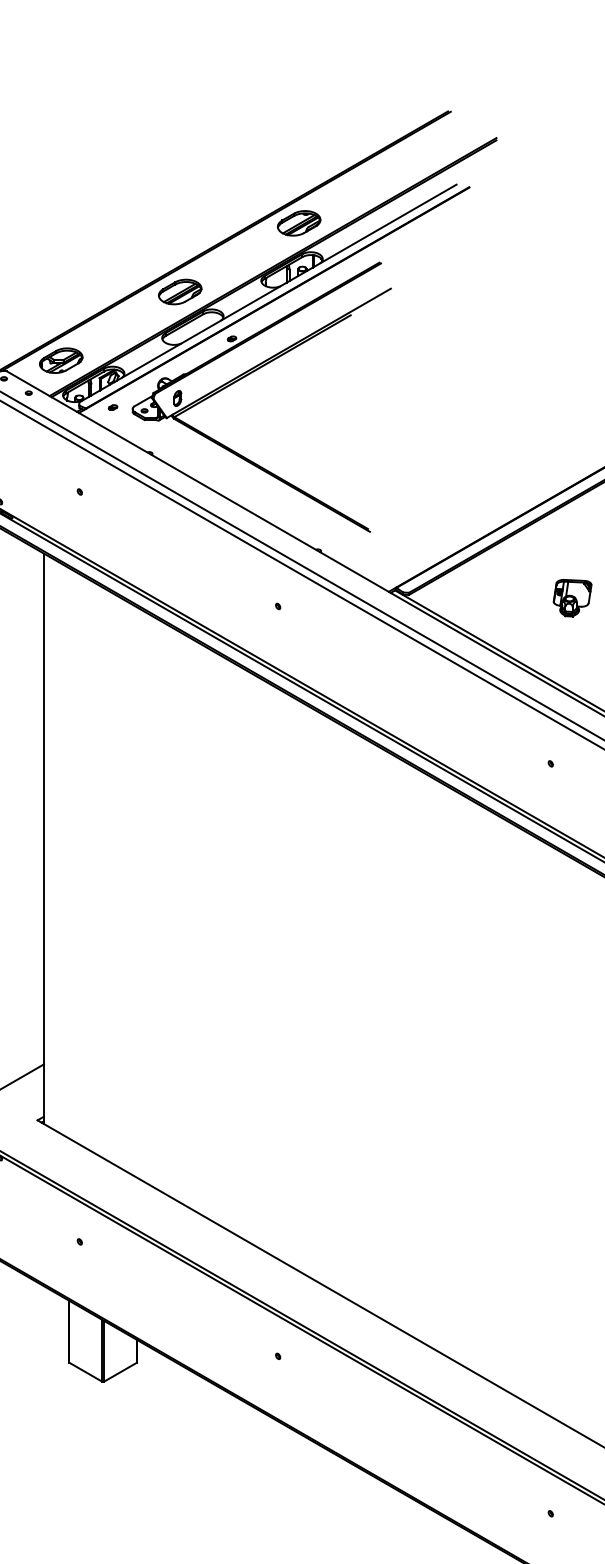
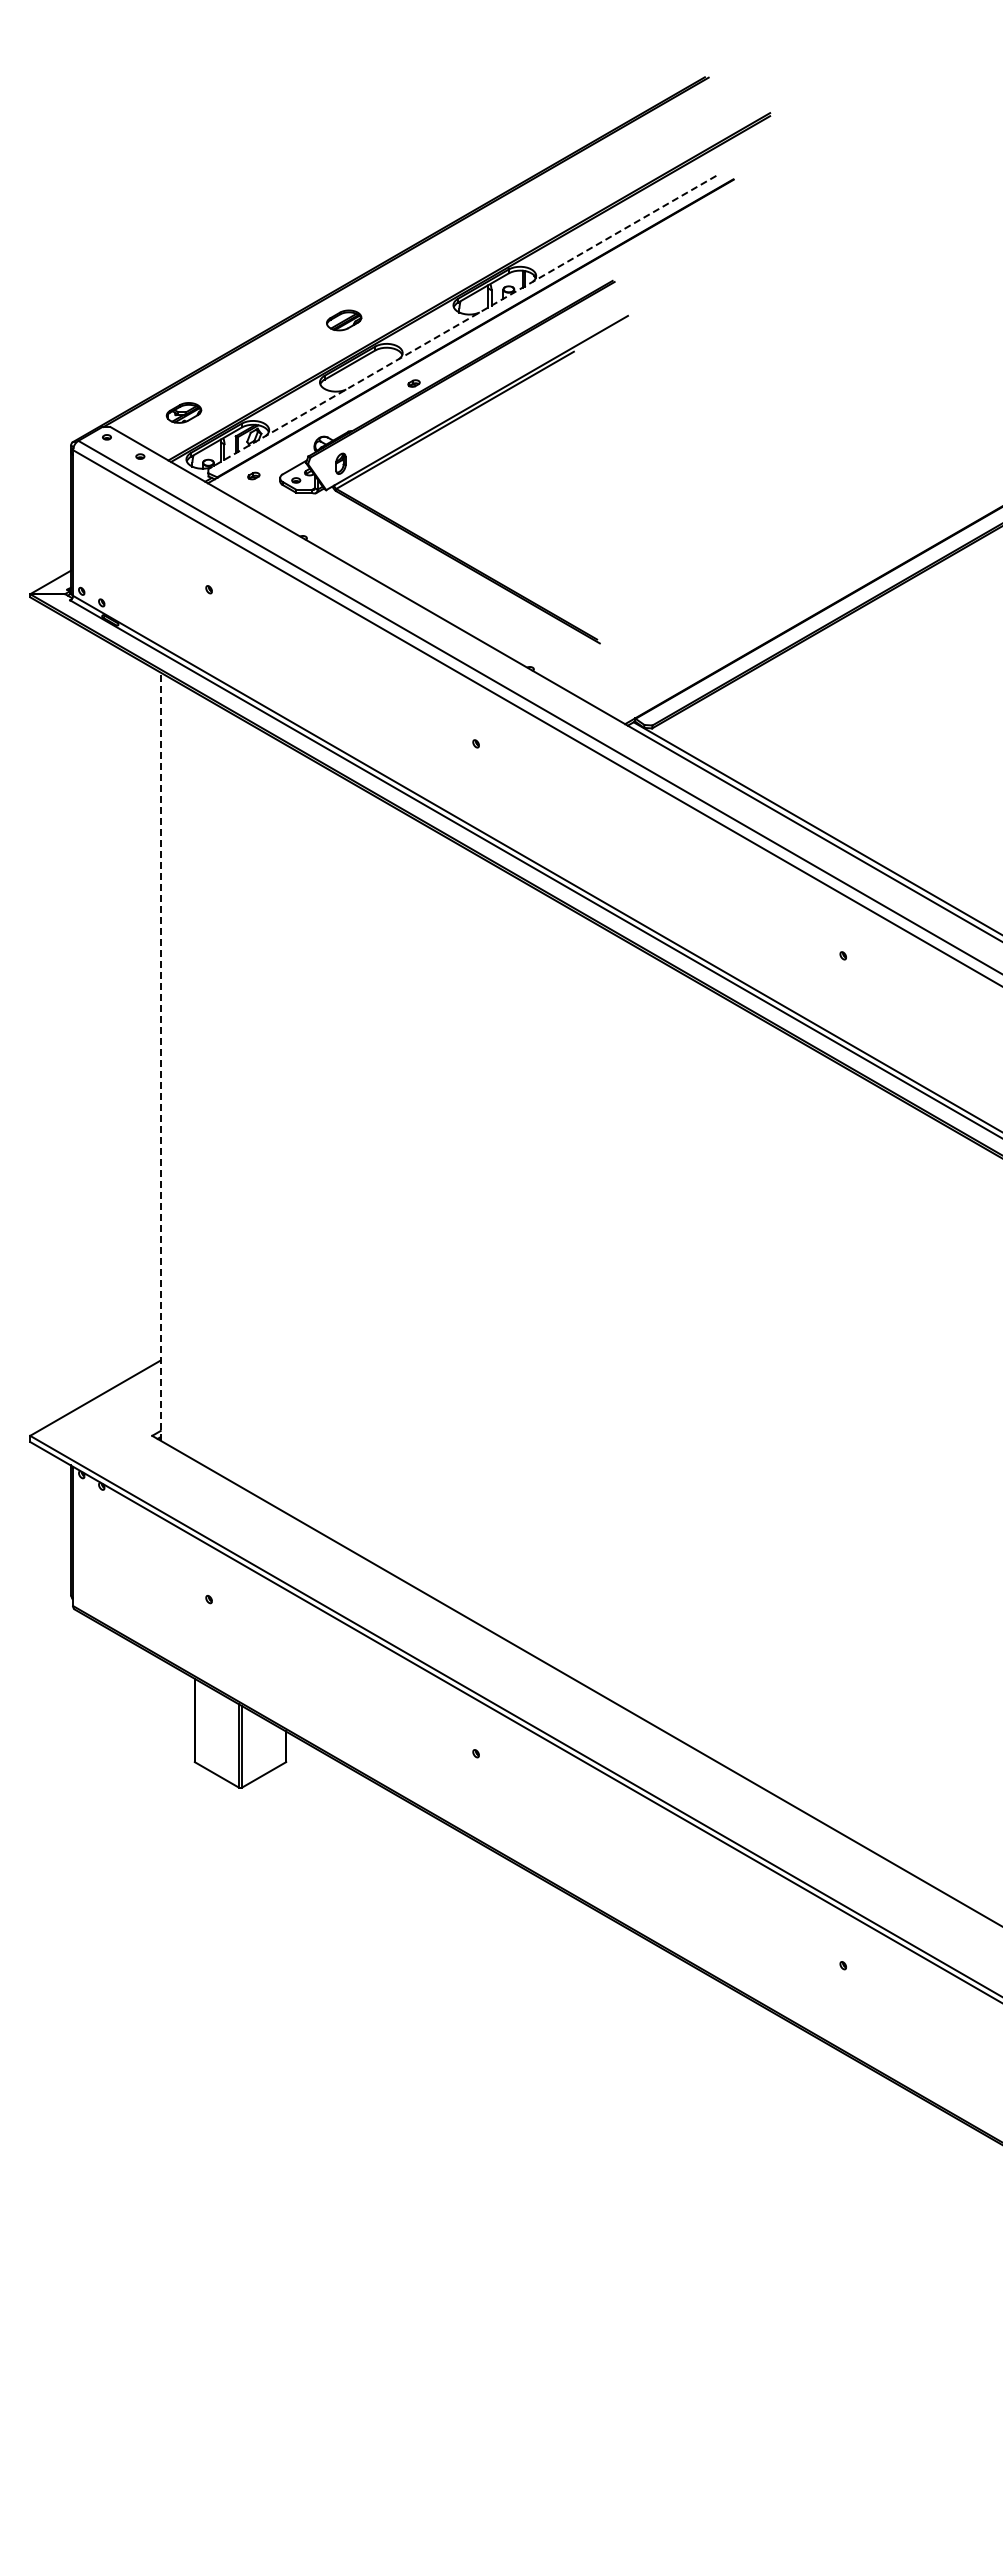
part: (299, 223) -> (504, 227), removed
part: (179, 292) -> (343, 320), size x0.6
line: (267, 293) -> (461, 322), solid -> dashed
part: (60, 360) -> (183, 412), size x0.6
part: (572, 598) -> (872, 732), removed
line: (43, 838) -> (160, 1056), solid -> dashed

